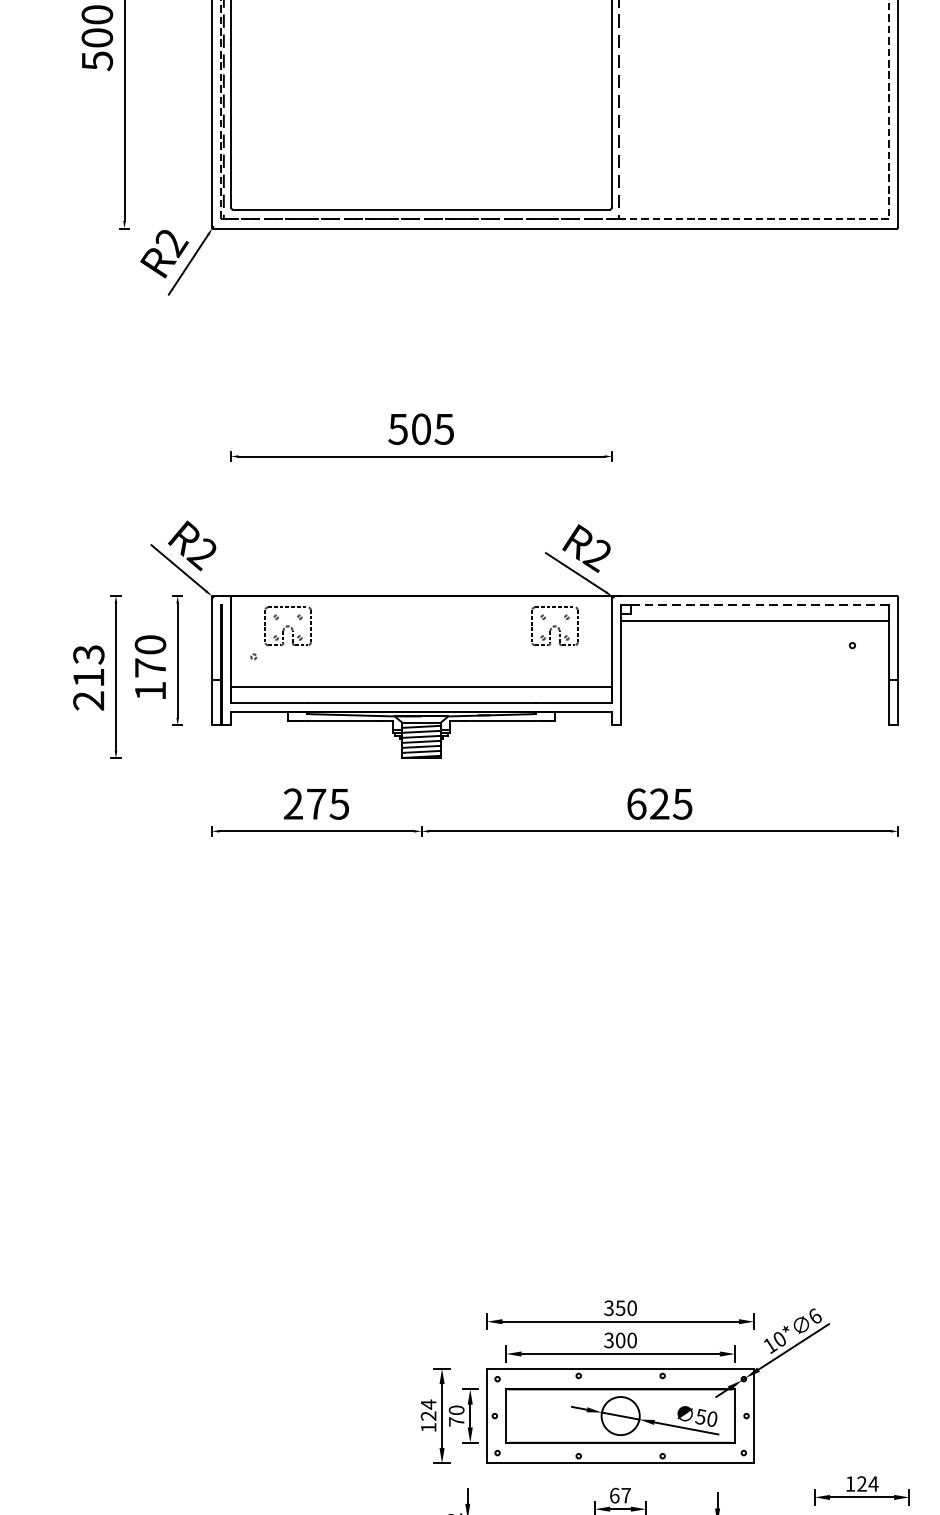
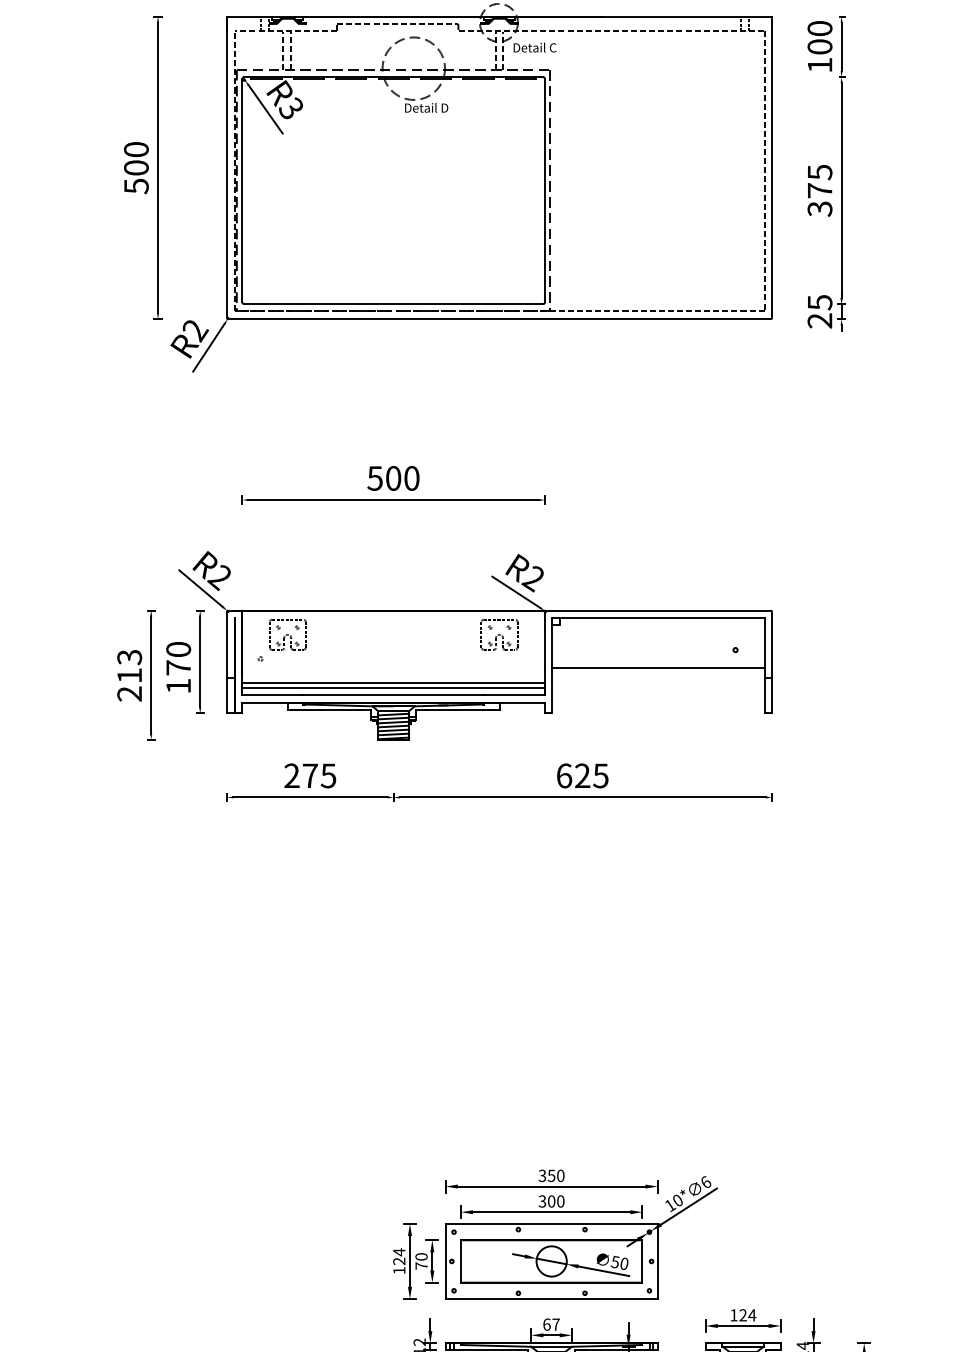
text: (444, 429) -> (411, 478), 505 -> 500
line: (760, 604) -> (662, 617), dashed -> solid
line: (755, 620) -> (658, 668), moved
line: (421, 692) -> (393, 687), added

